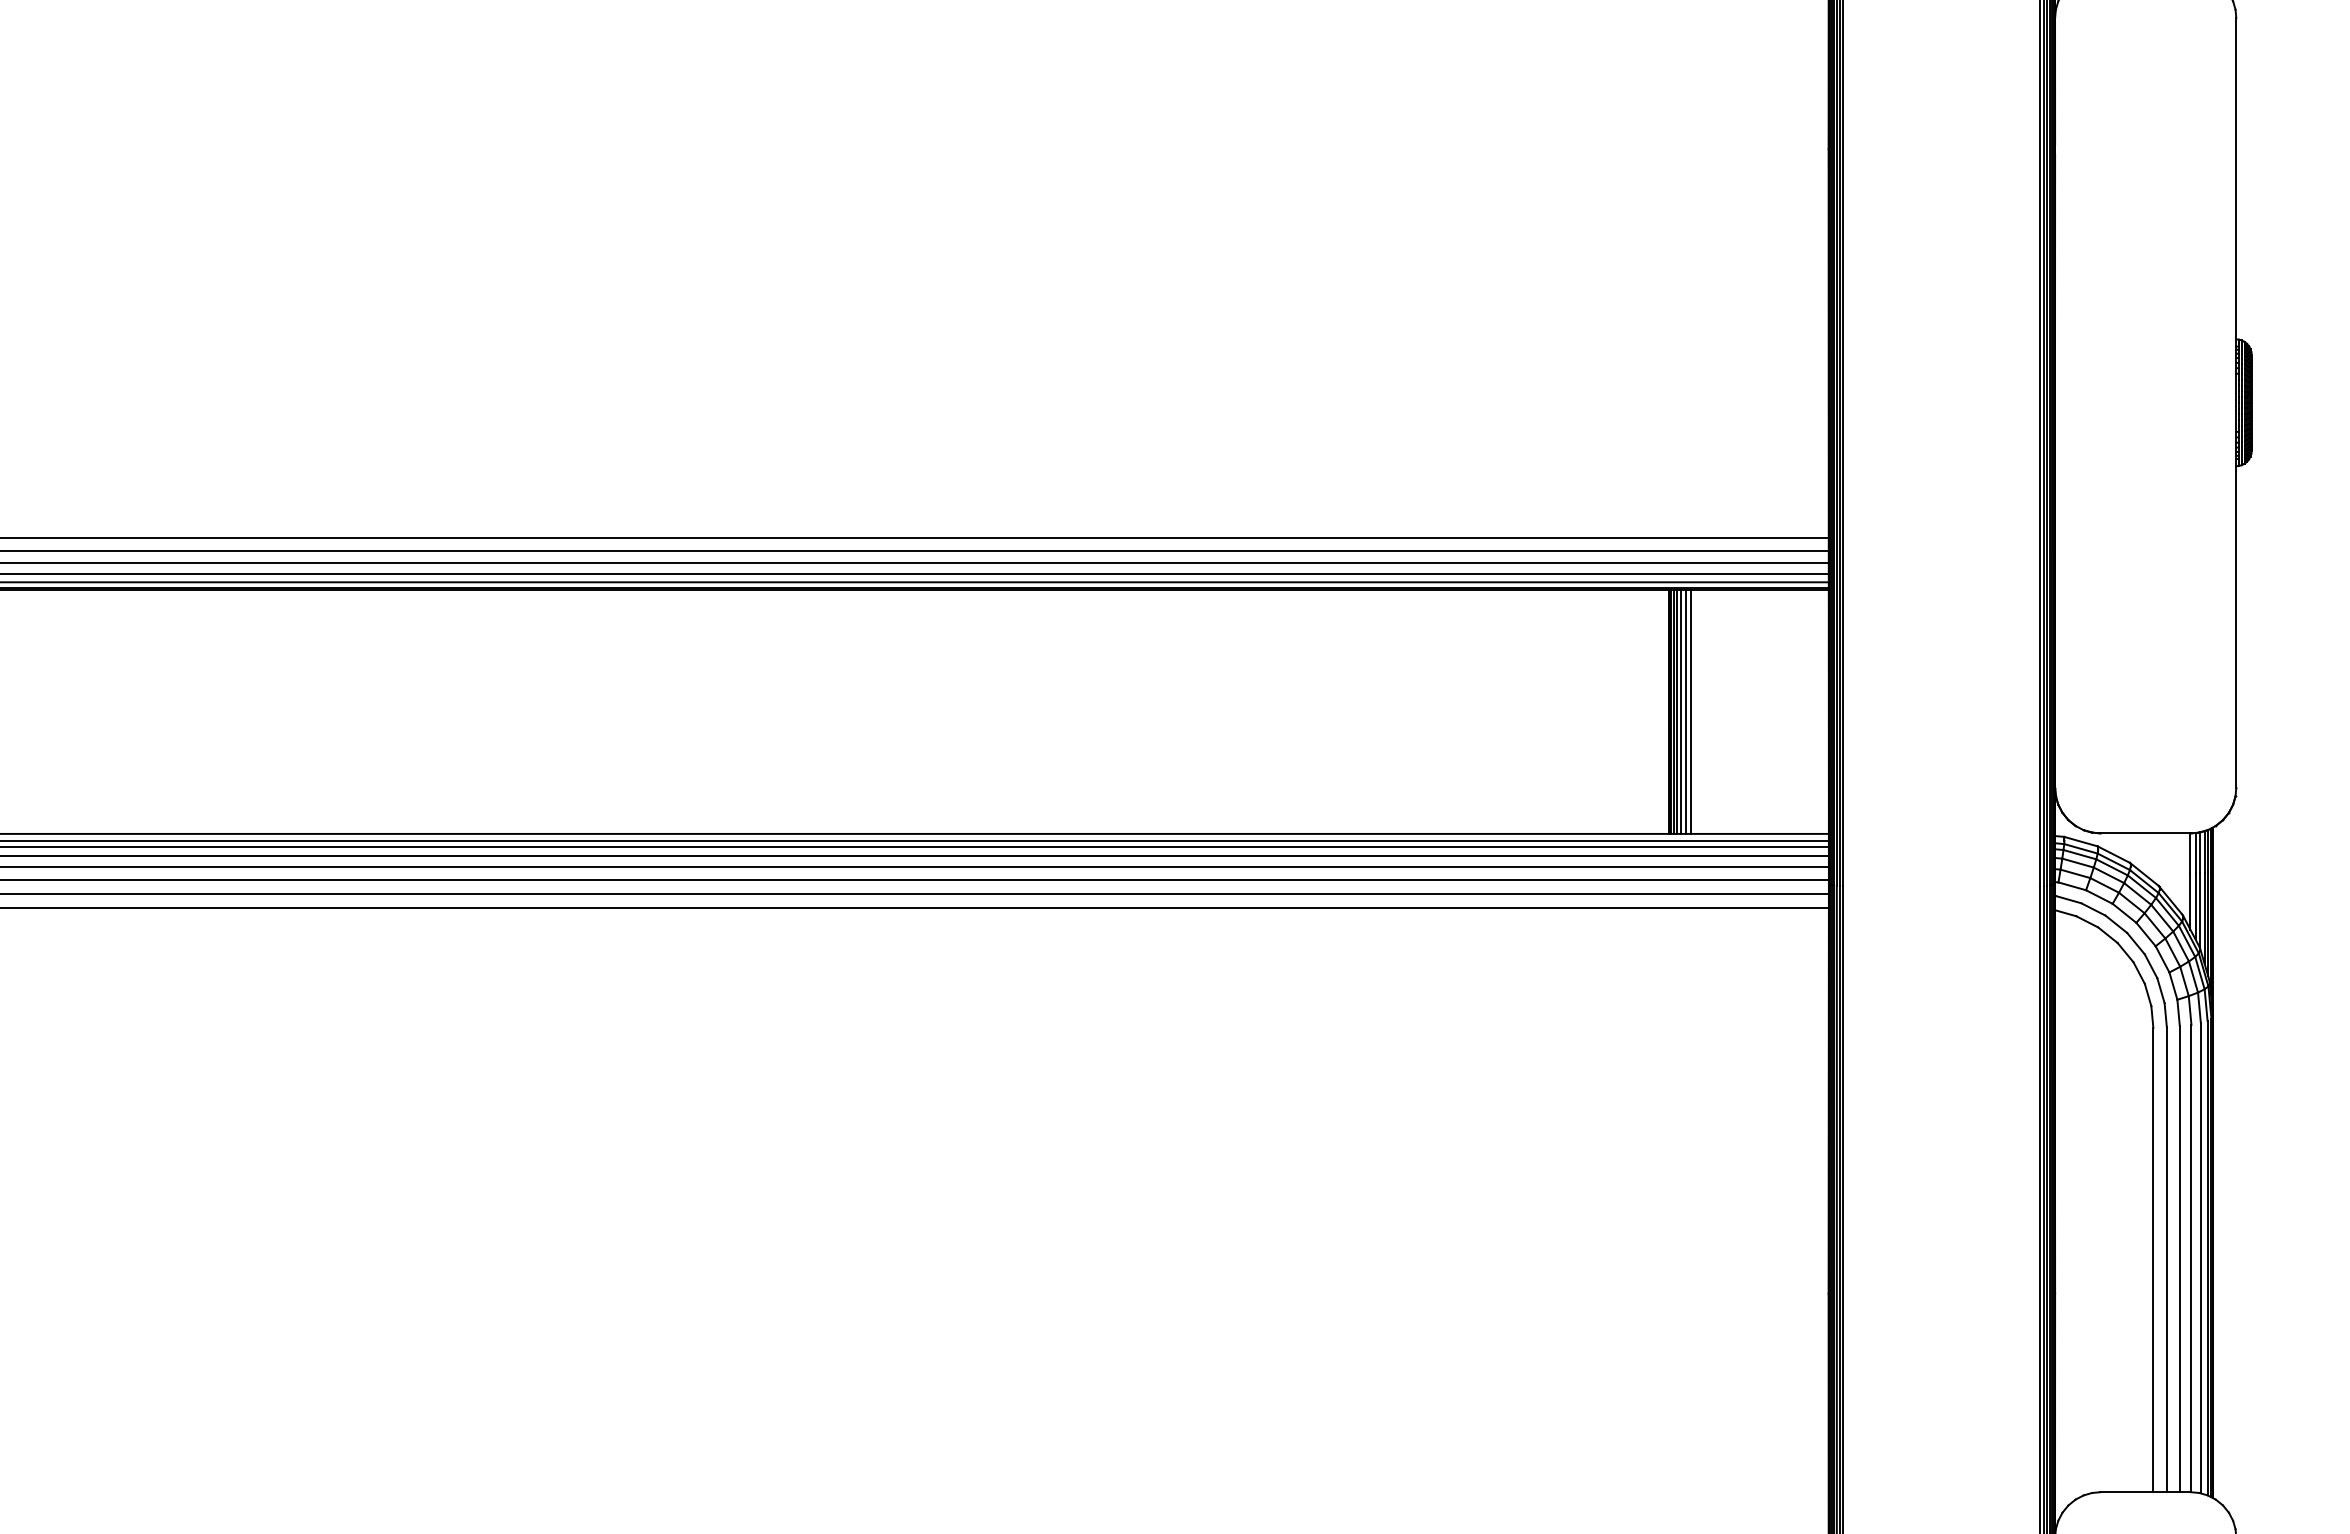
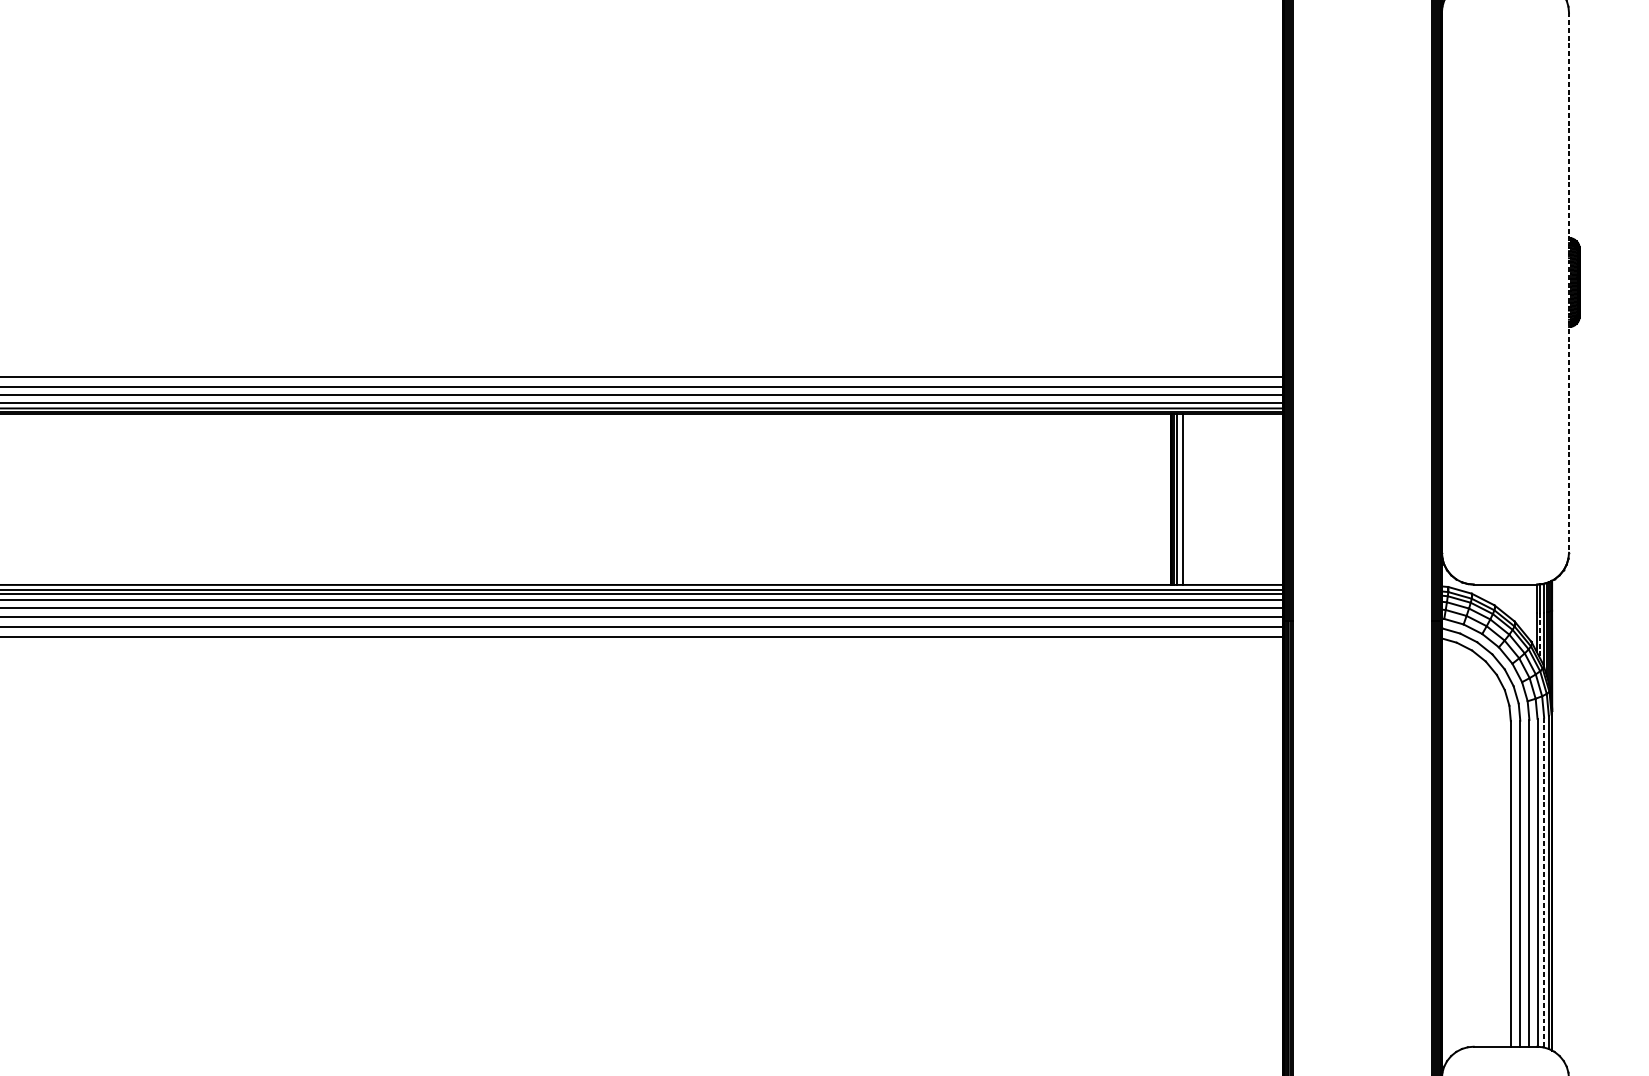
line: (2236, 403) -> (1569, 283), solid -> dashed
line: (1681, 711) -> (1179, 499), removed
line: (1691, 711) -> (1186, 499), removed
line: (2195, 906) -> (1540, 635), solid -> dashed
line: (2200, 1258) -> (1543, 882), solid -> dashed

